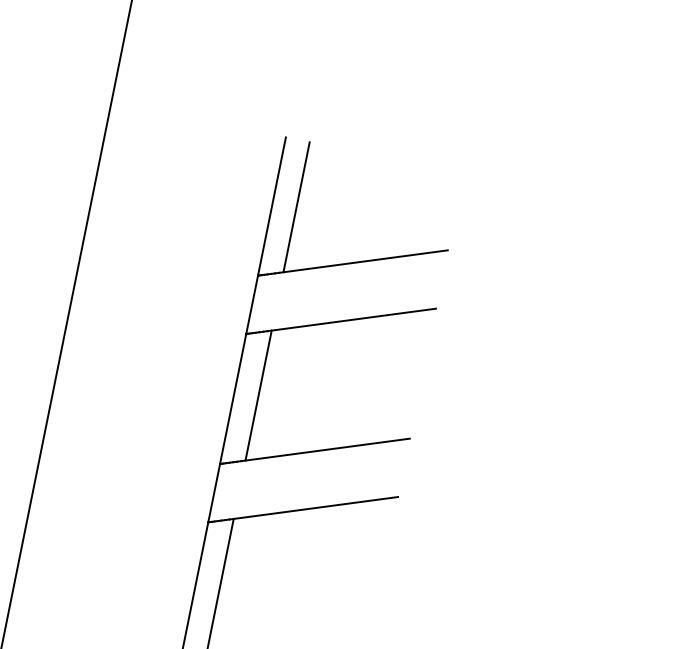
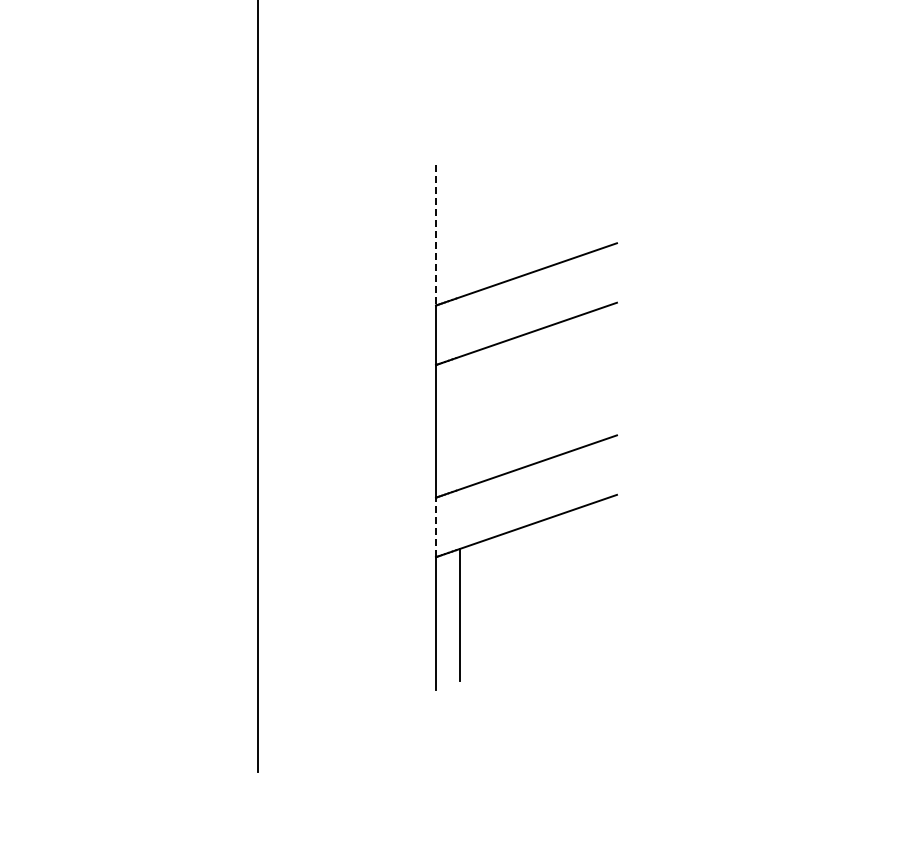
line: (296, 206) -> (460, 230), removed
line: (272, 207) -> (436, 235), solid -> dashed
line: (258, 395) -> (460, 422), removed
line: (214, 493) -> (436, 527), solid -> dashed

